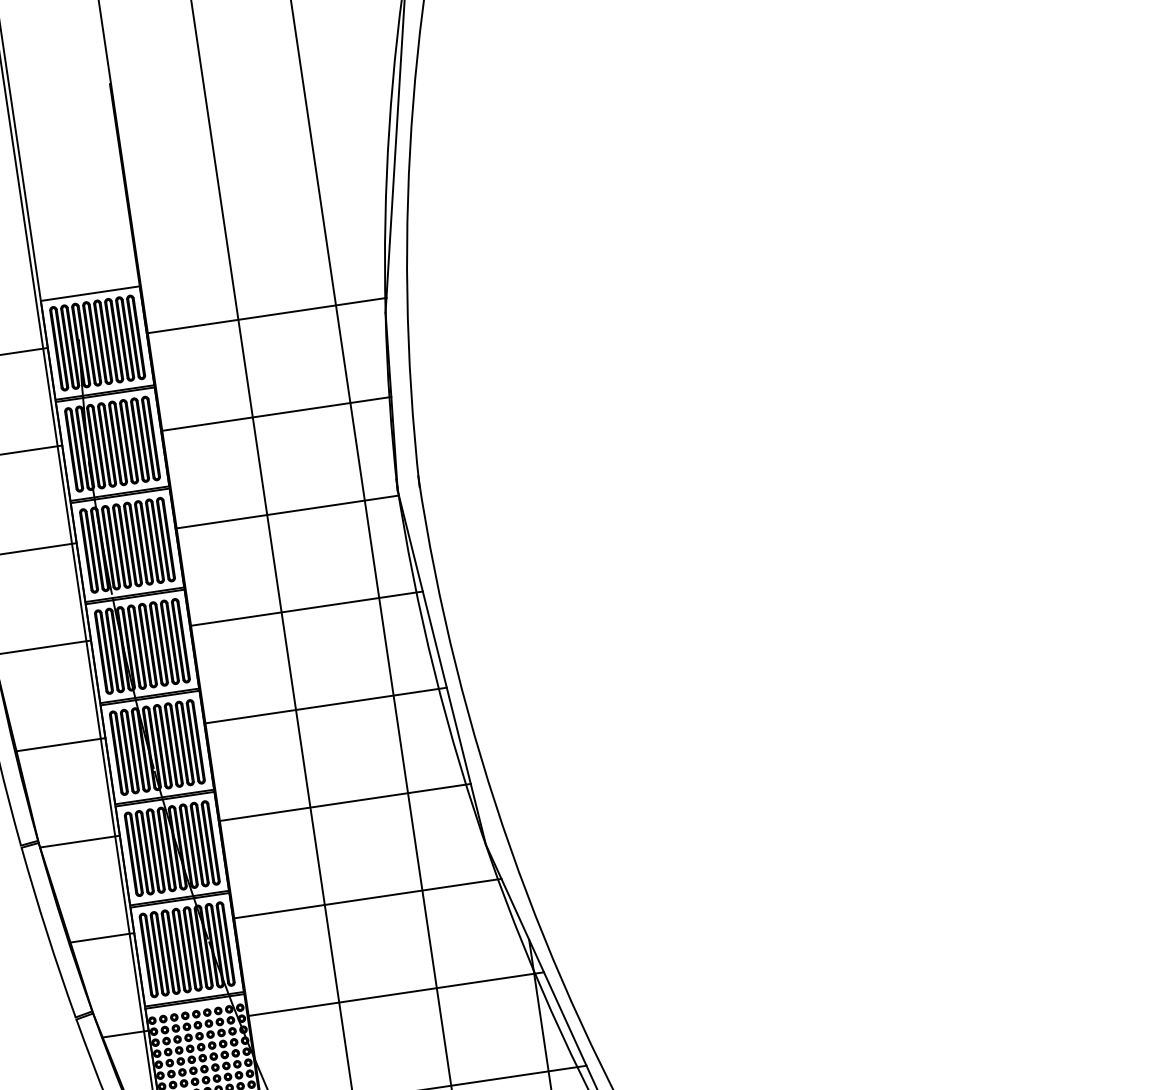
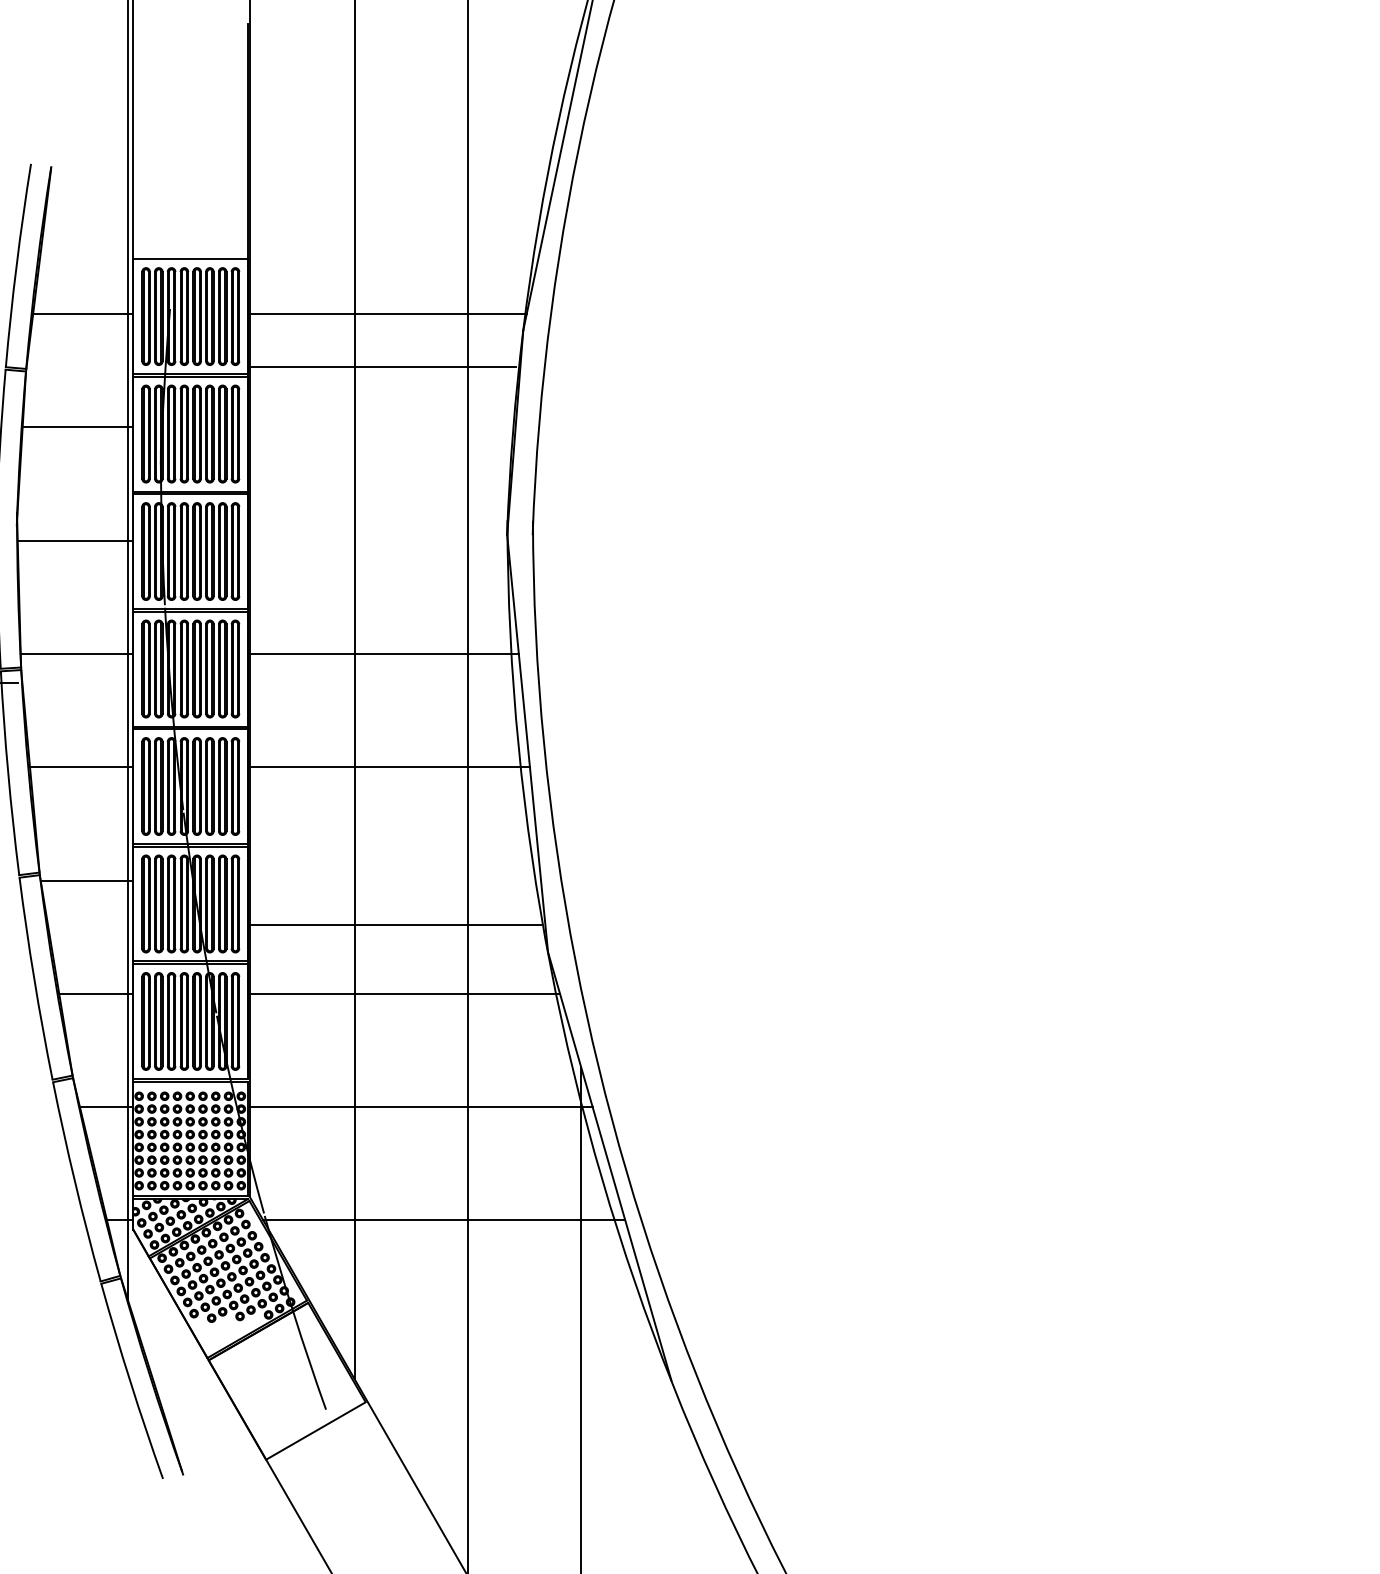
line: (276, 414) -> (382, 367), moved
line: (287, 511) -> (378, 540), removed
line: (345, 802) -> (395, 924), moved

